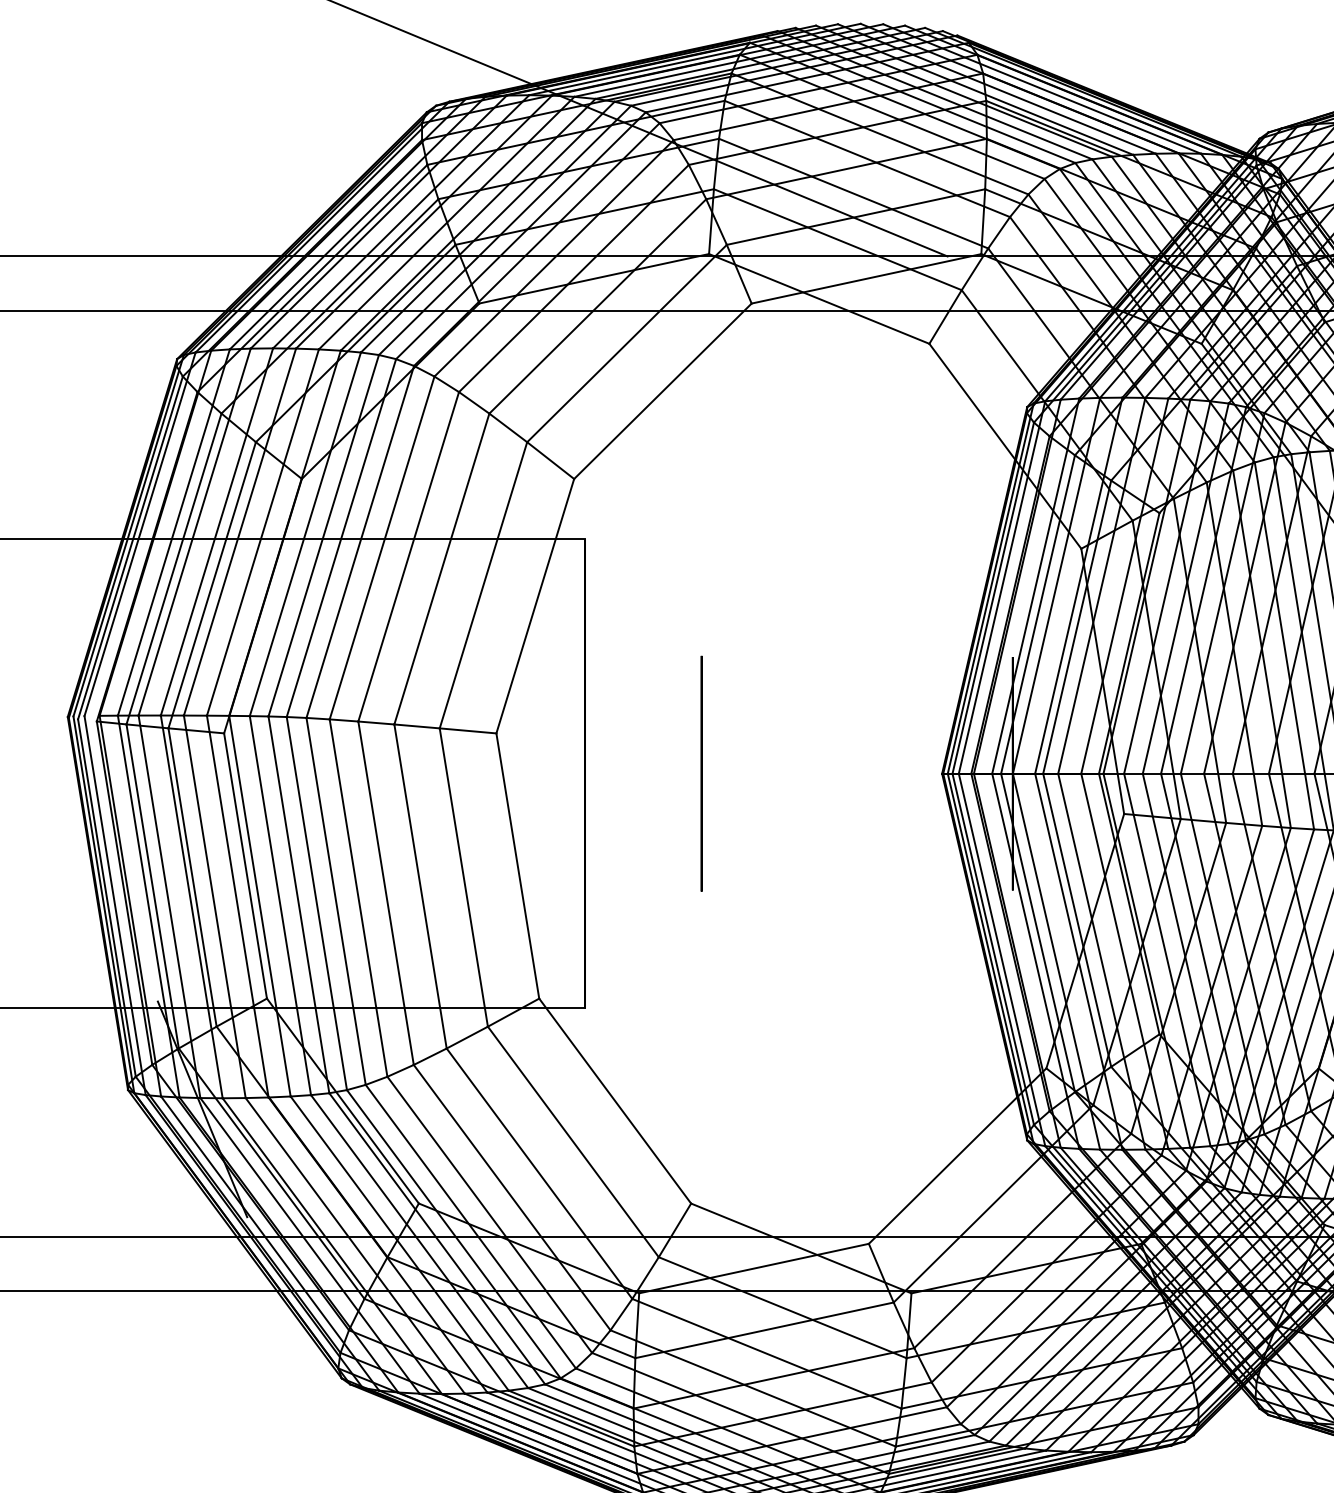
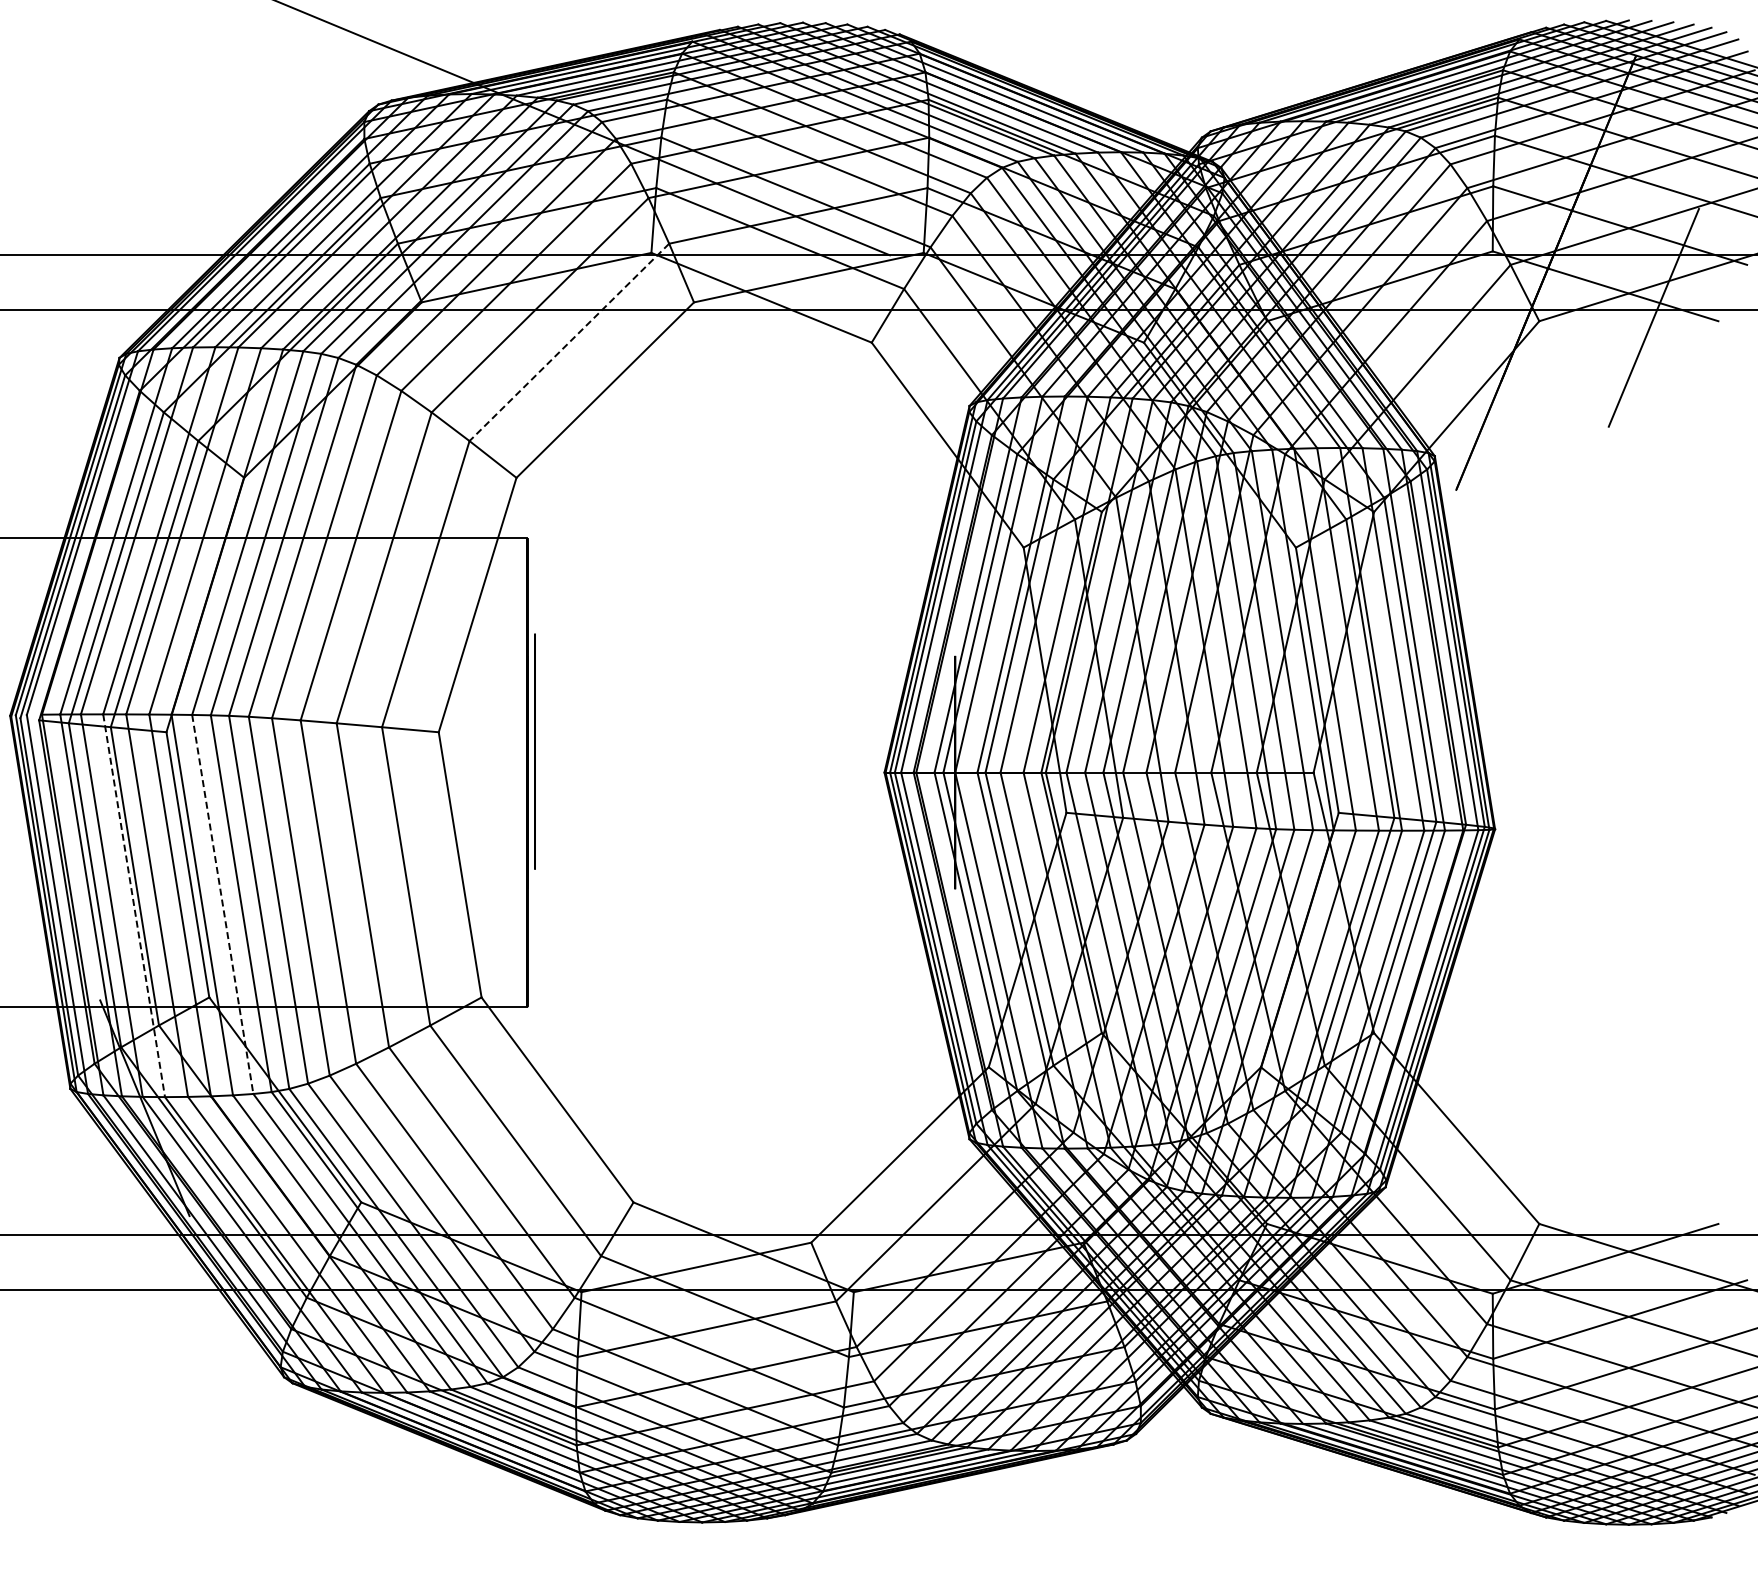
line: (627, 343) -> (569, 342), solid -> dashed
line: (701, 773) -> (534, 751), moved
line: (280, 905) -> (222, 904), solid -> dashed
line: (192, 906) -> (134, 905), solid -> dashed

